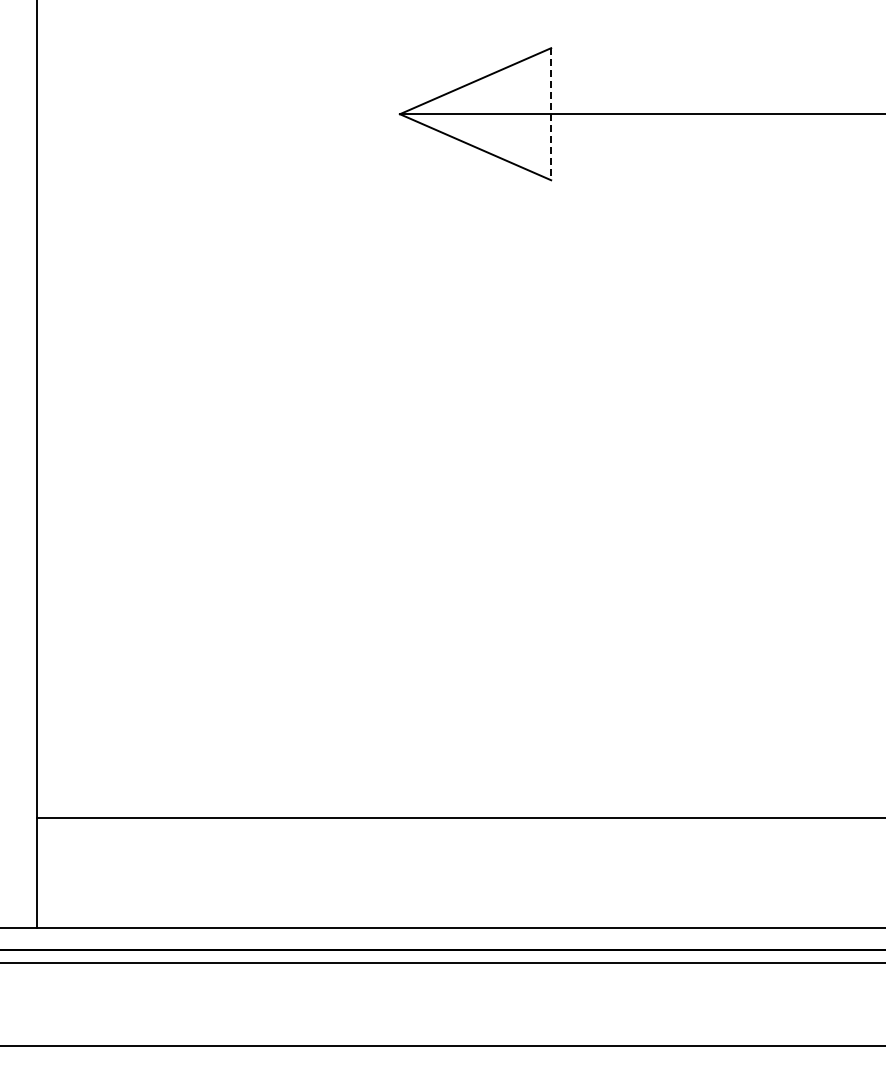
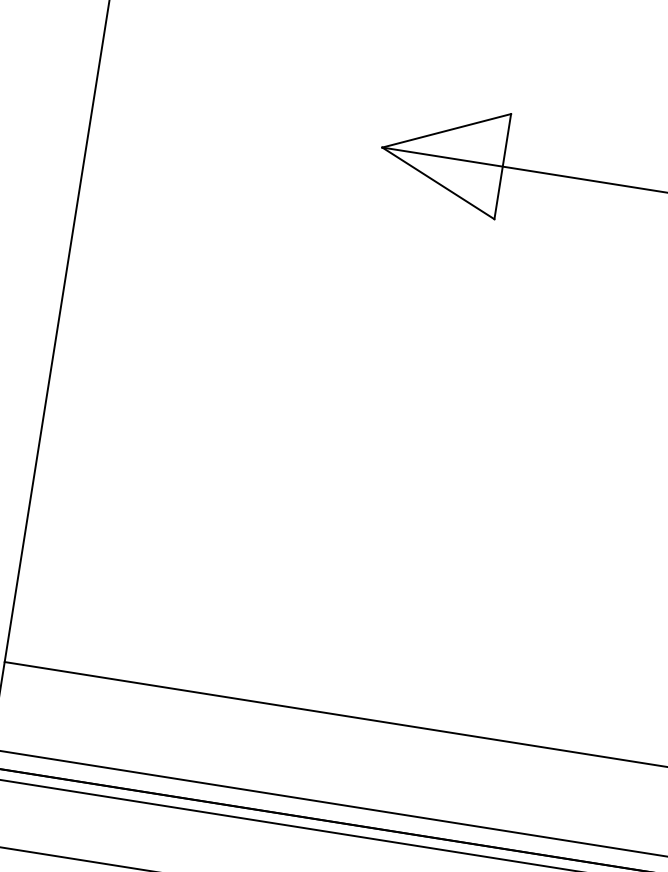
line: (551, 114) -> (502, 166), dashed -> solid

